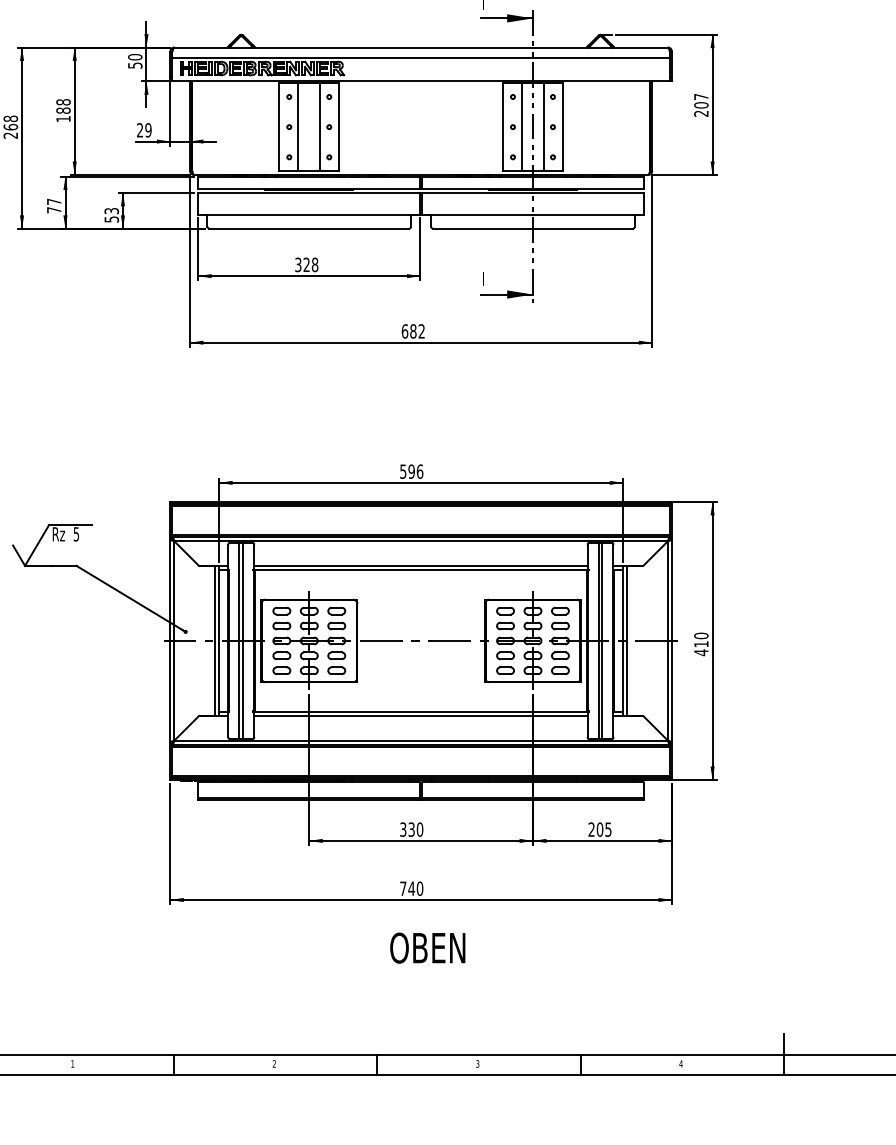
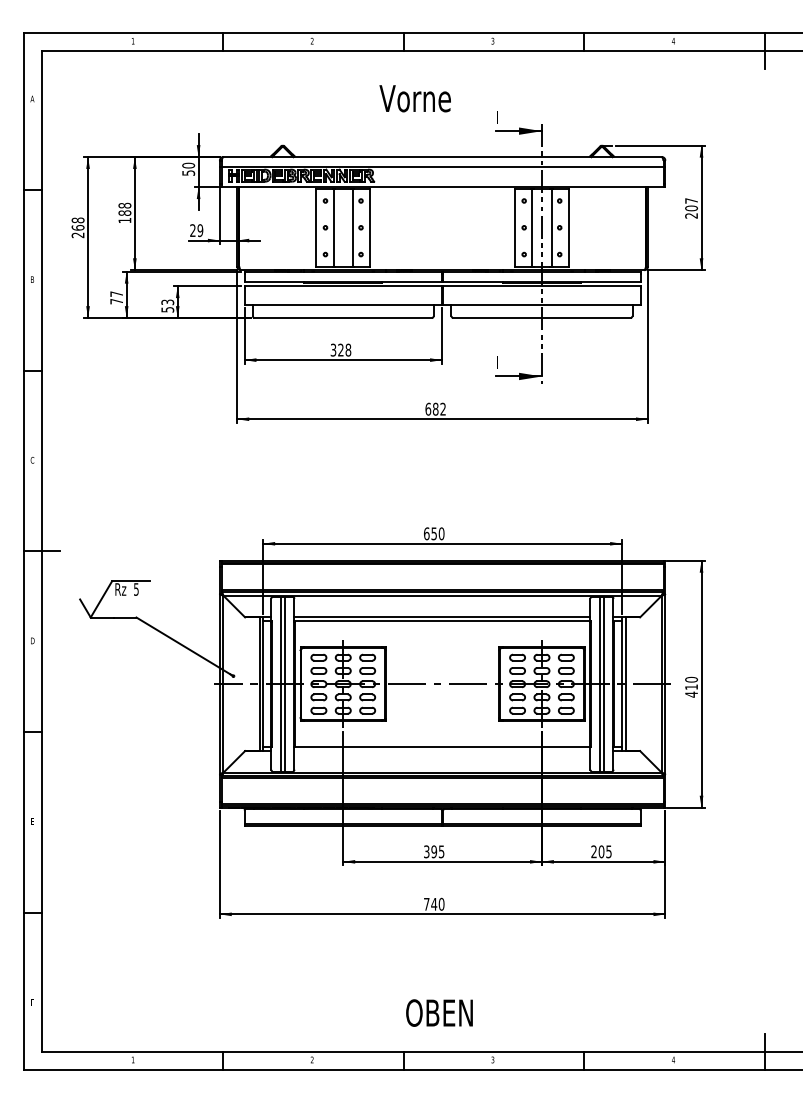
text: (412, 471) -> (434, 533), 596 -> 650
line: (421, 716) -> (442, 751), removed
text: (415, 829) -> (437, 851), 330 -> 395
text: (427, 947) -> (439, 1012), moved

